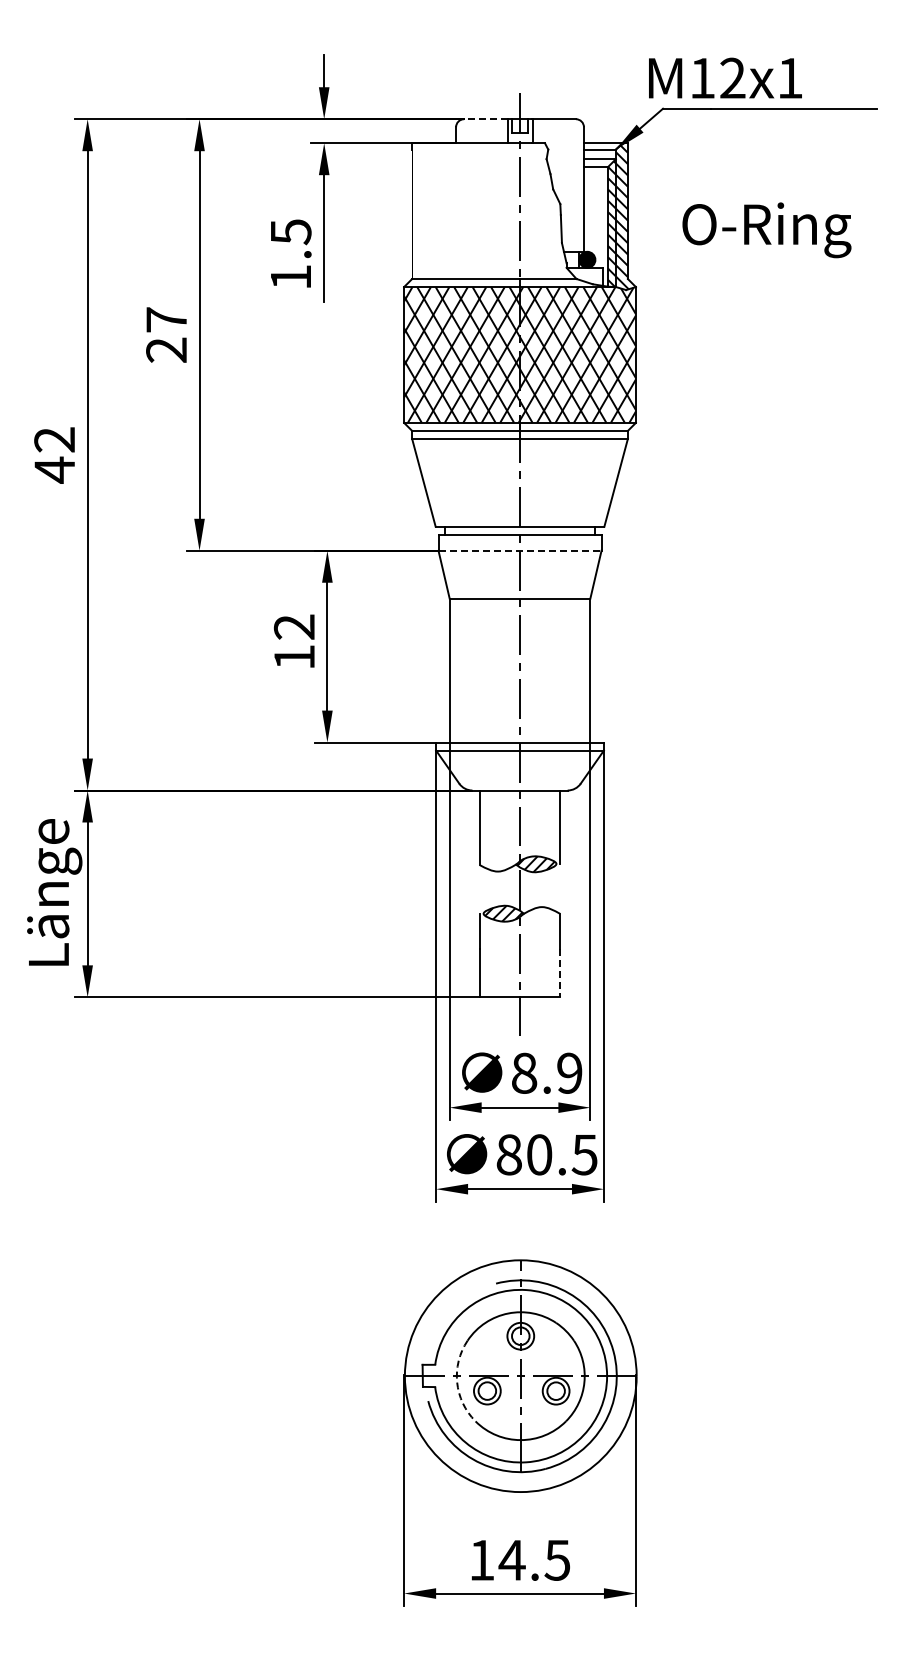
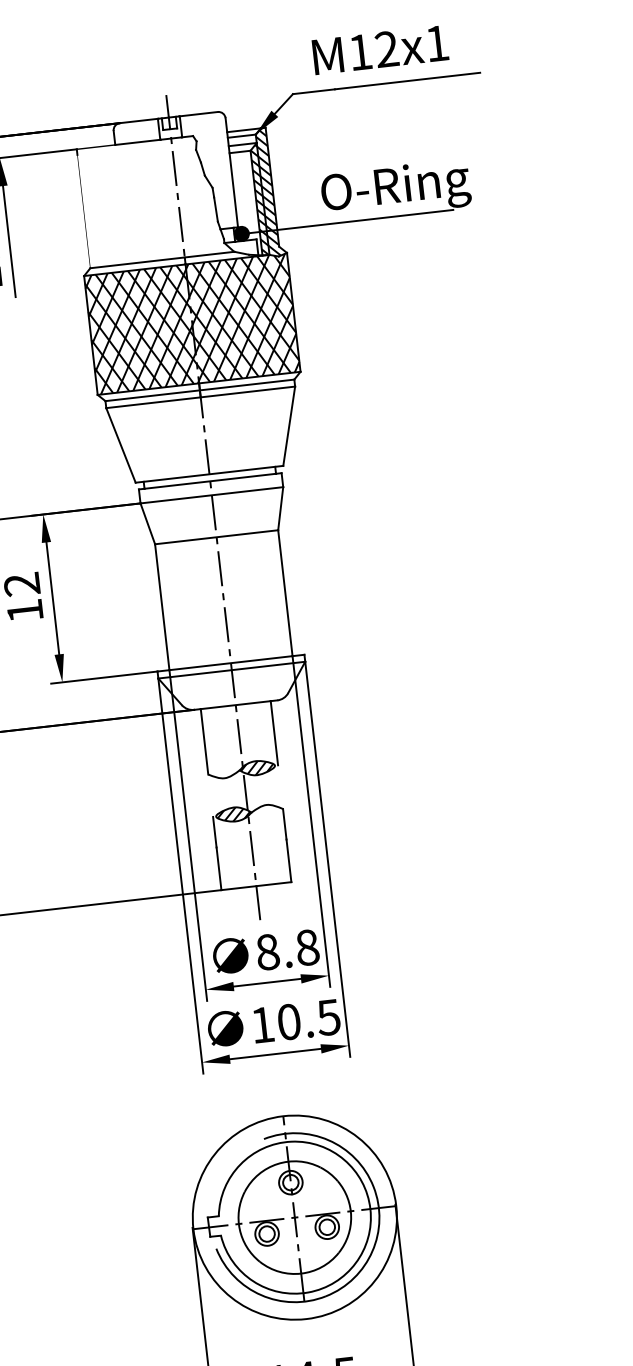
text: (725, 77) -> (380, 49), moved
line: (486, 119) -> (139, 121), dashed -> solid
line: (707, 259) -> (346, 221), added
line: (520, 550) -> (212, 495), dashed -> solid
line: (559, 973) -> (288, 861), dashed -> solid
text: (569, 1072) -> (307, 946), 8.9 -> 8.8
text: (508, 1154) -> (261, 1024), 80.5 -> 10.5
arc: (457, 1382) -> (240, 1229), dashed -> solid

